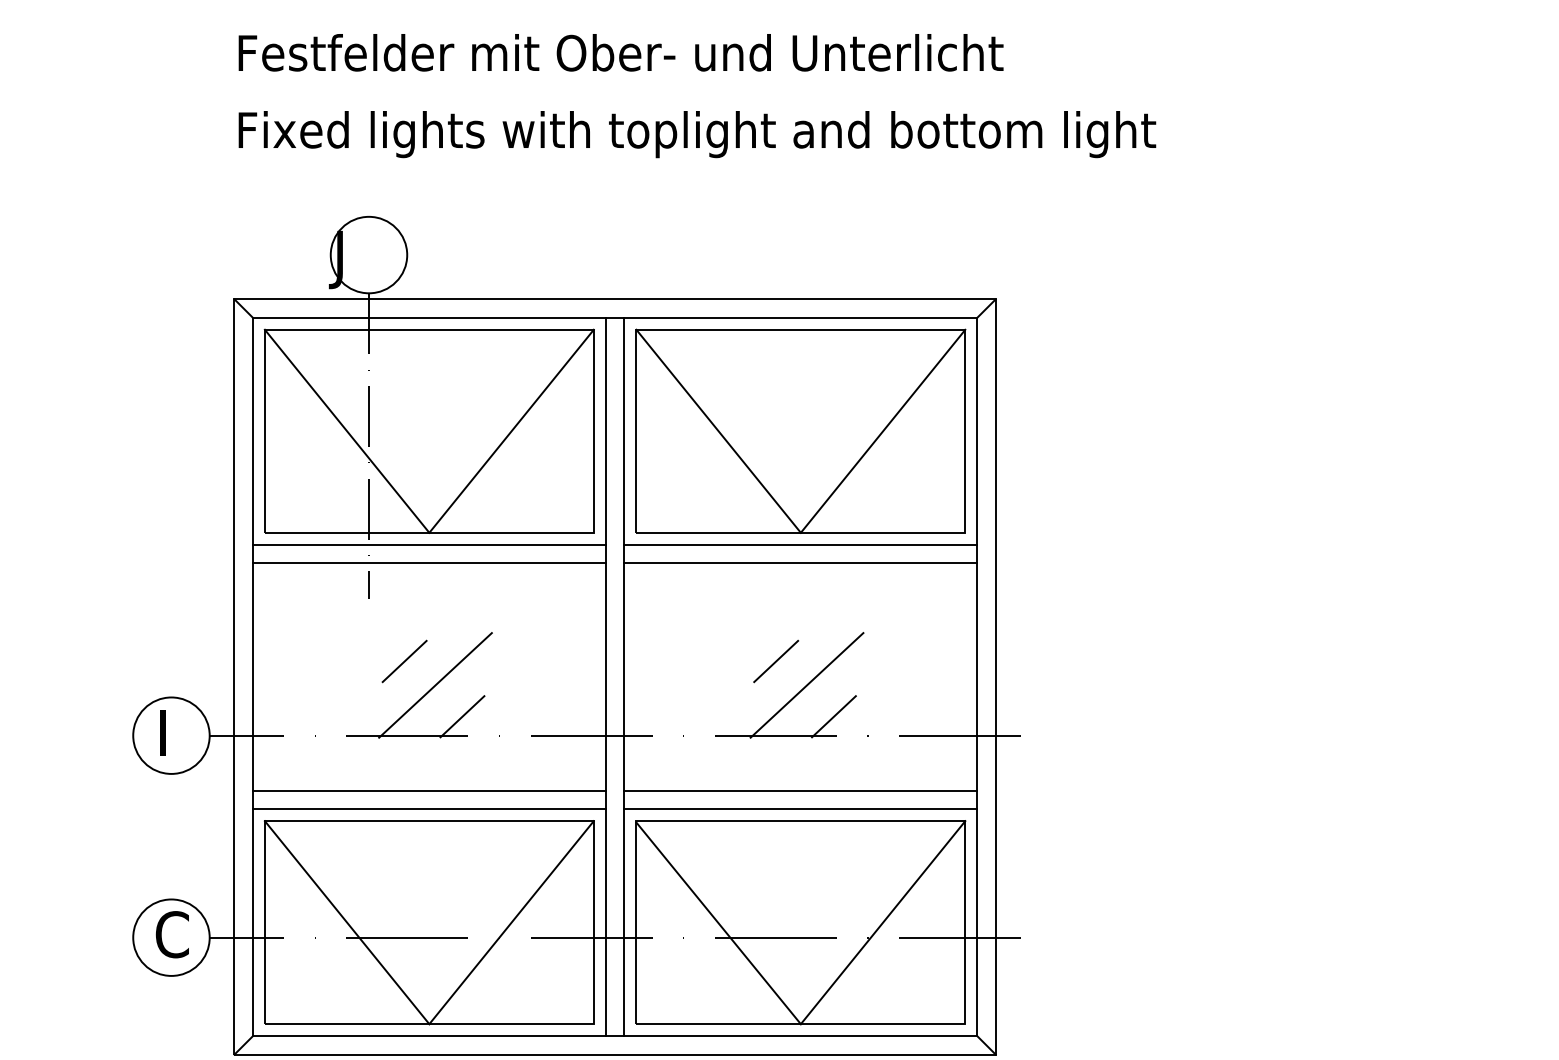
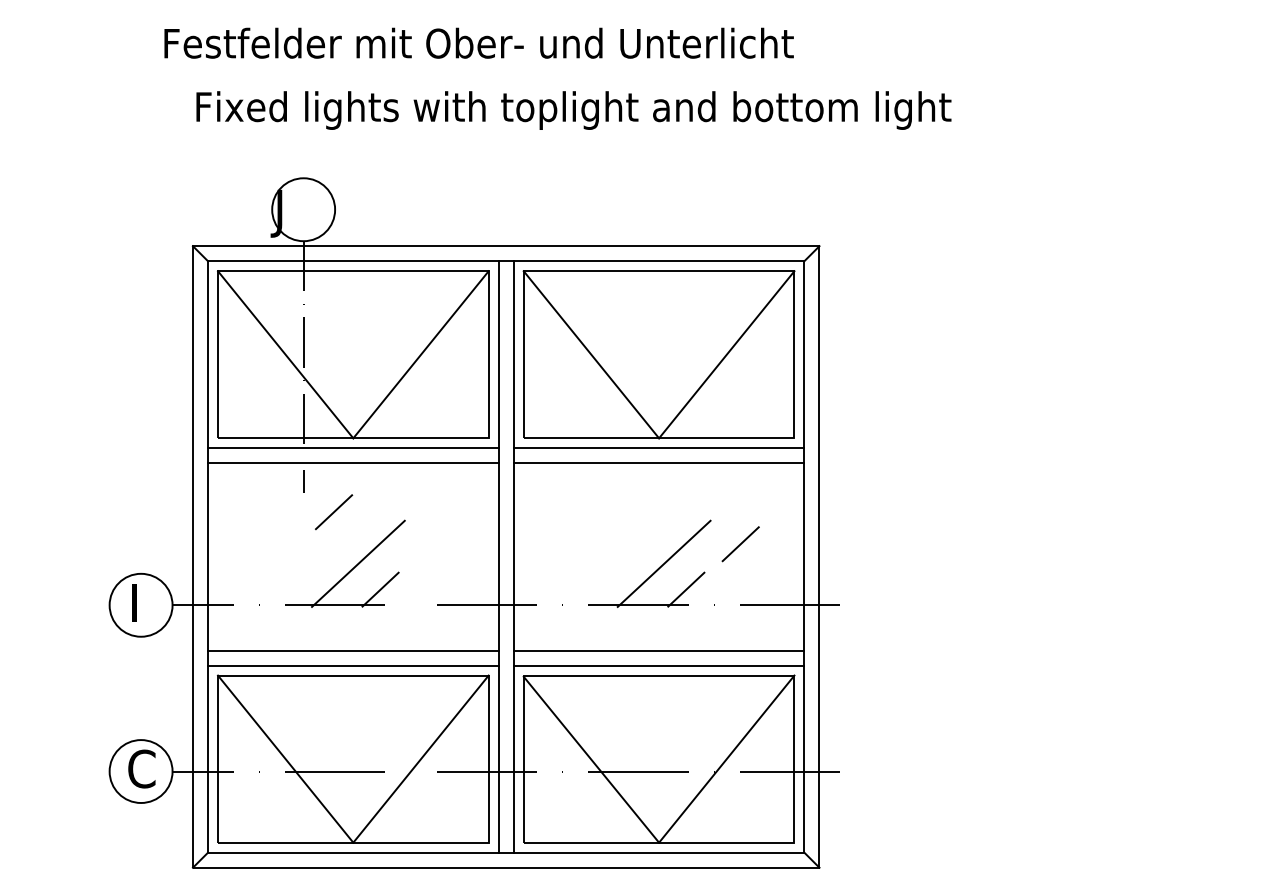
text: (620, 51) -> (478, 42), moved
line: (405, 661) -> (334, 512), moved
line: (775, 661) -> (740, 544), moved

